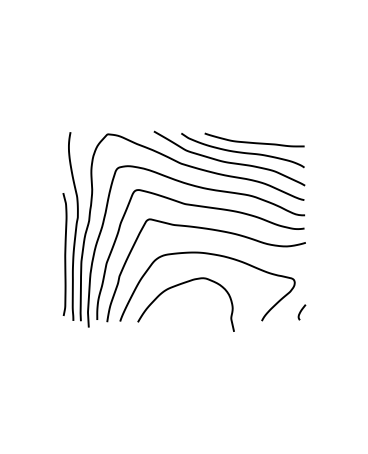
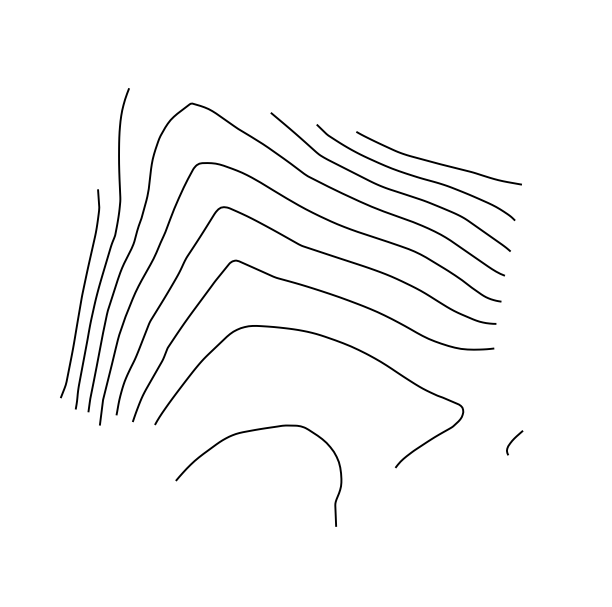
curve: (177, 286) -> (254, 432), moved
curve: (301, 312) -> (513, 442), moved

